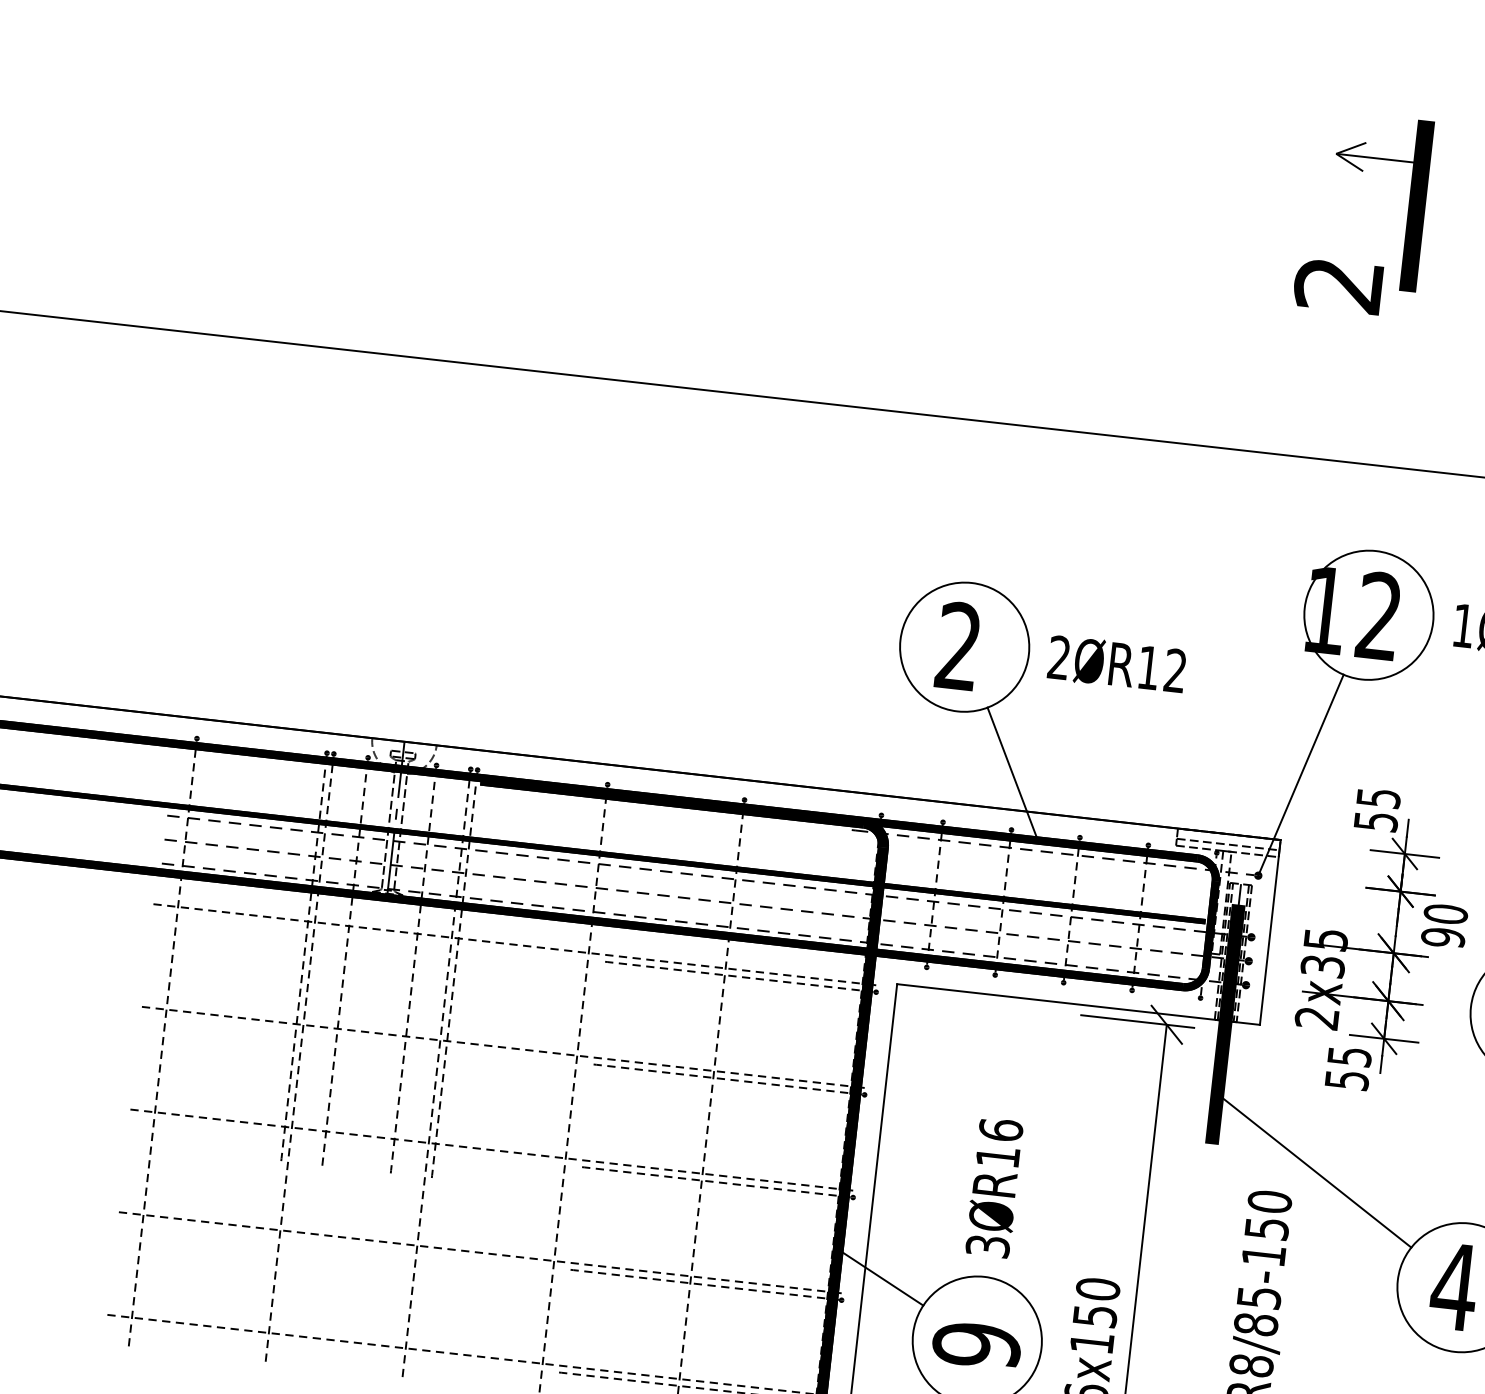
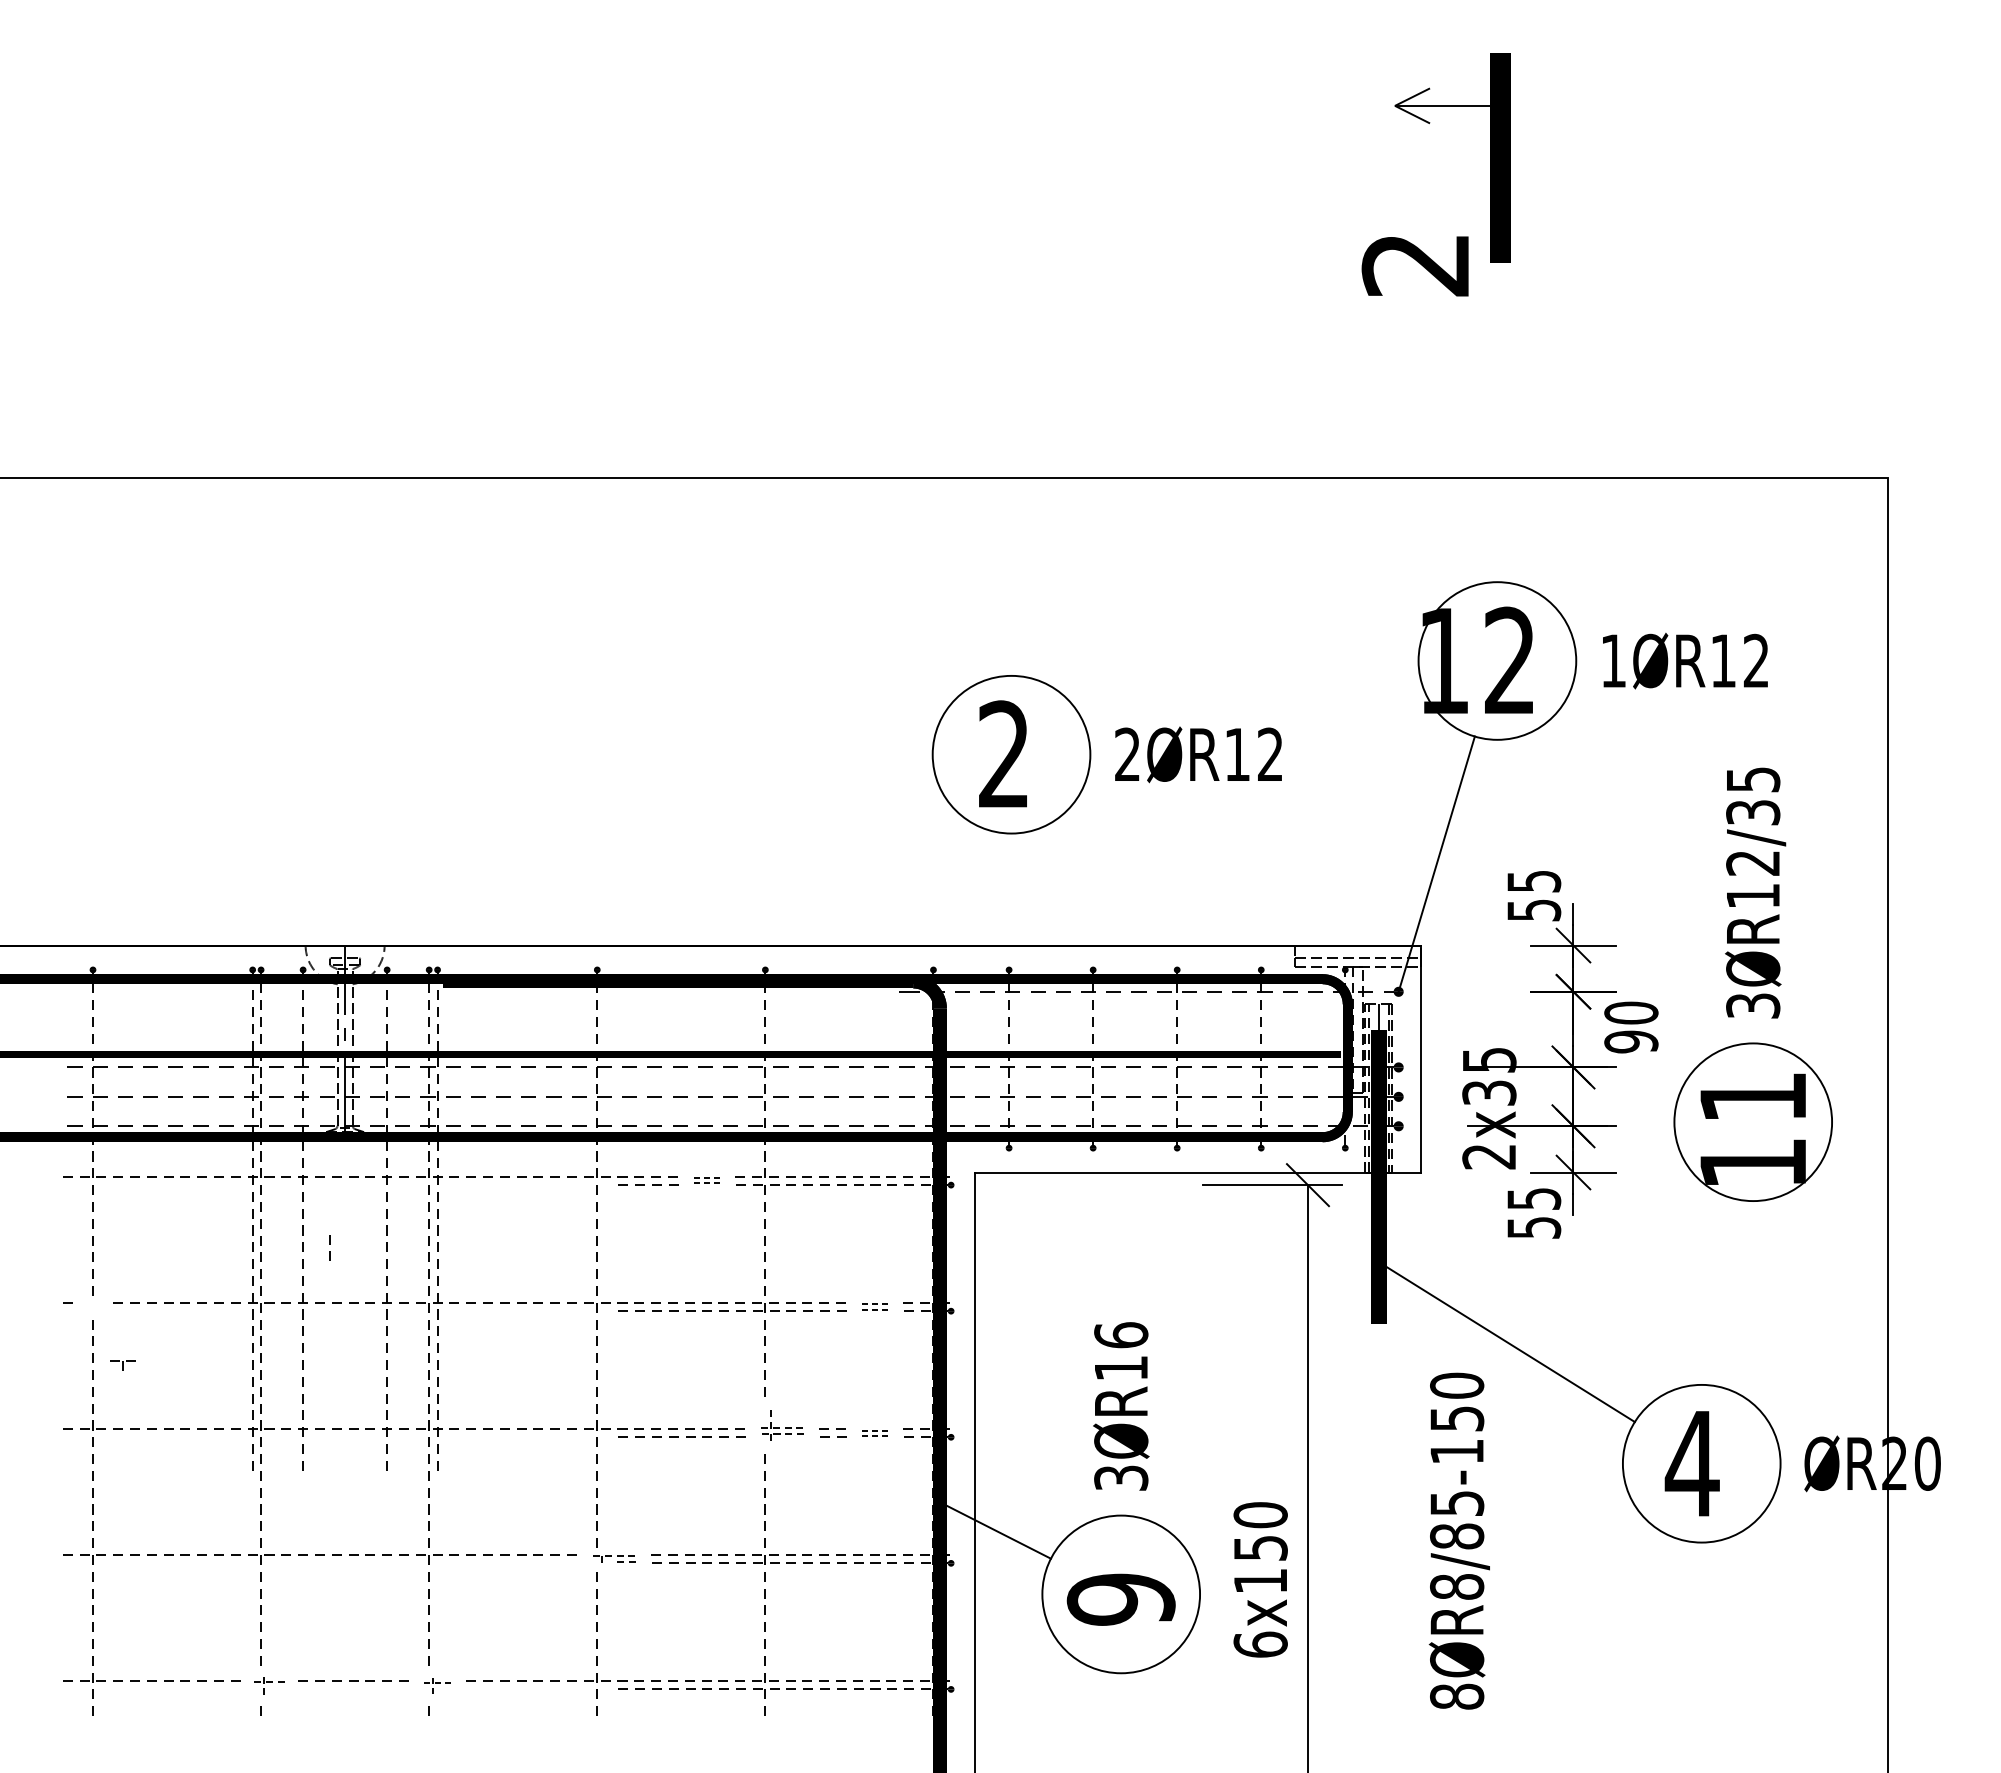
line: (1012, 773) -> (1086, 901), removed
part: (677, 966) -> (706, 1180), size x0.6
line: (364, 983) -> (329, 1244), added
part: (165, 1013) -> (122, 1365), moved
part: (802, 1084) -> (874, 1306), size x0.6
part: (716, 1172) -> (782, 1425), size x0.7
part: (791, 1186) -> (874, 1432), size x0.6
part: (567, 1266) -> (614, 1559), size x0.7
part: (275, 1337) -> (269, 1685), size x0.7
part: (412, 1352) -> (437, 1685), size x0.6

